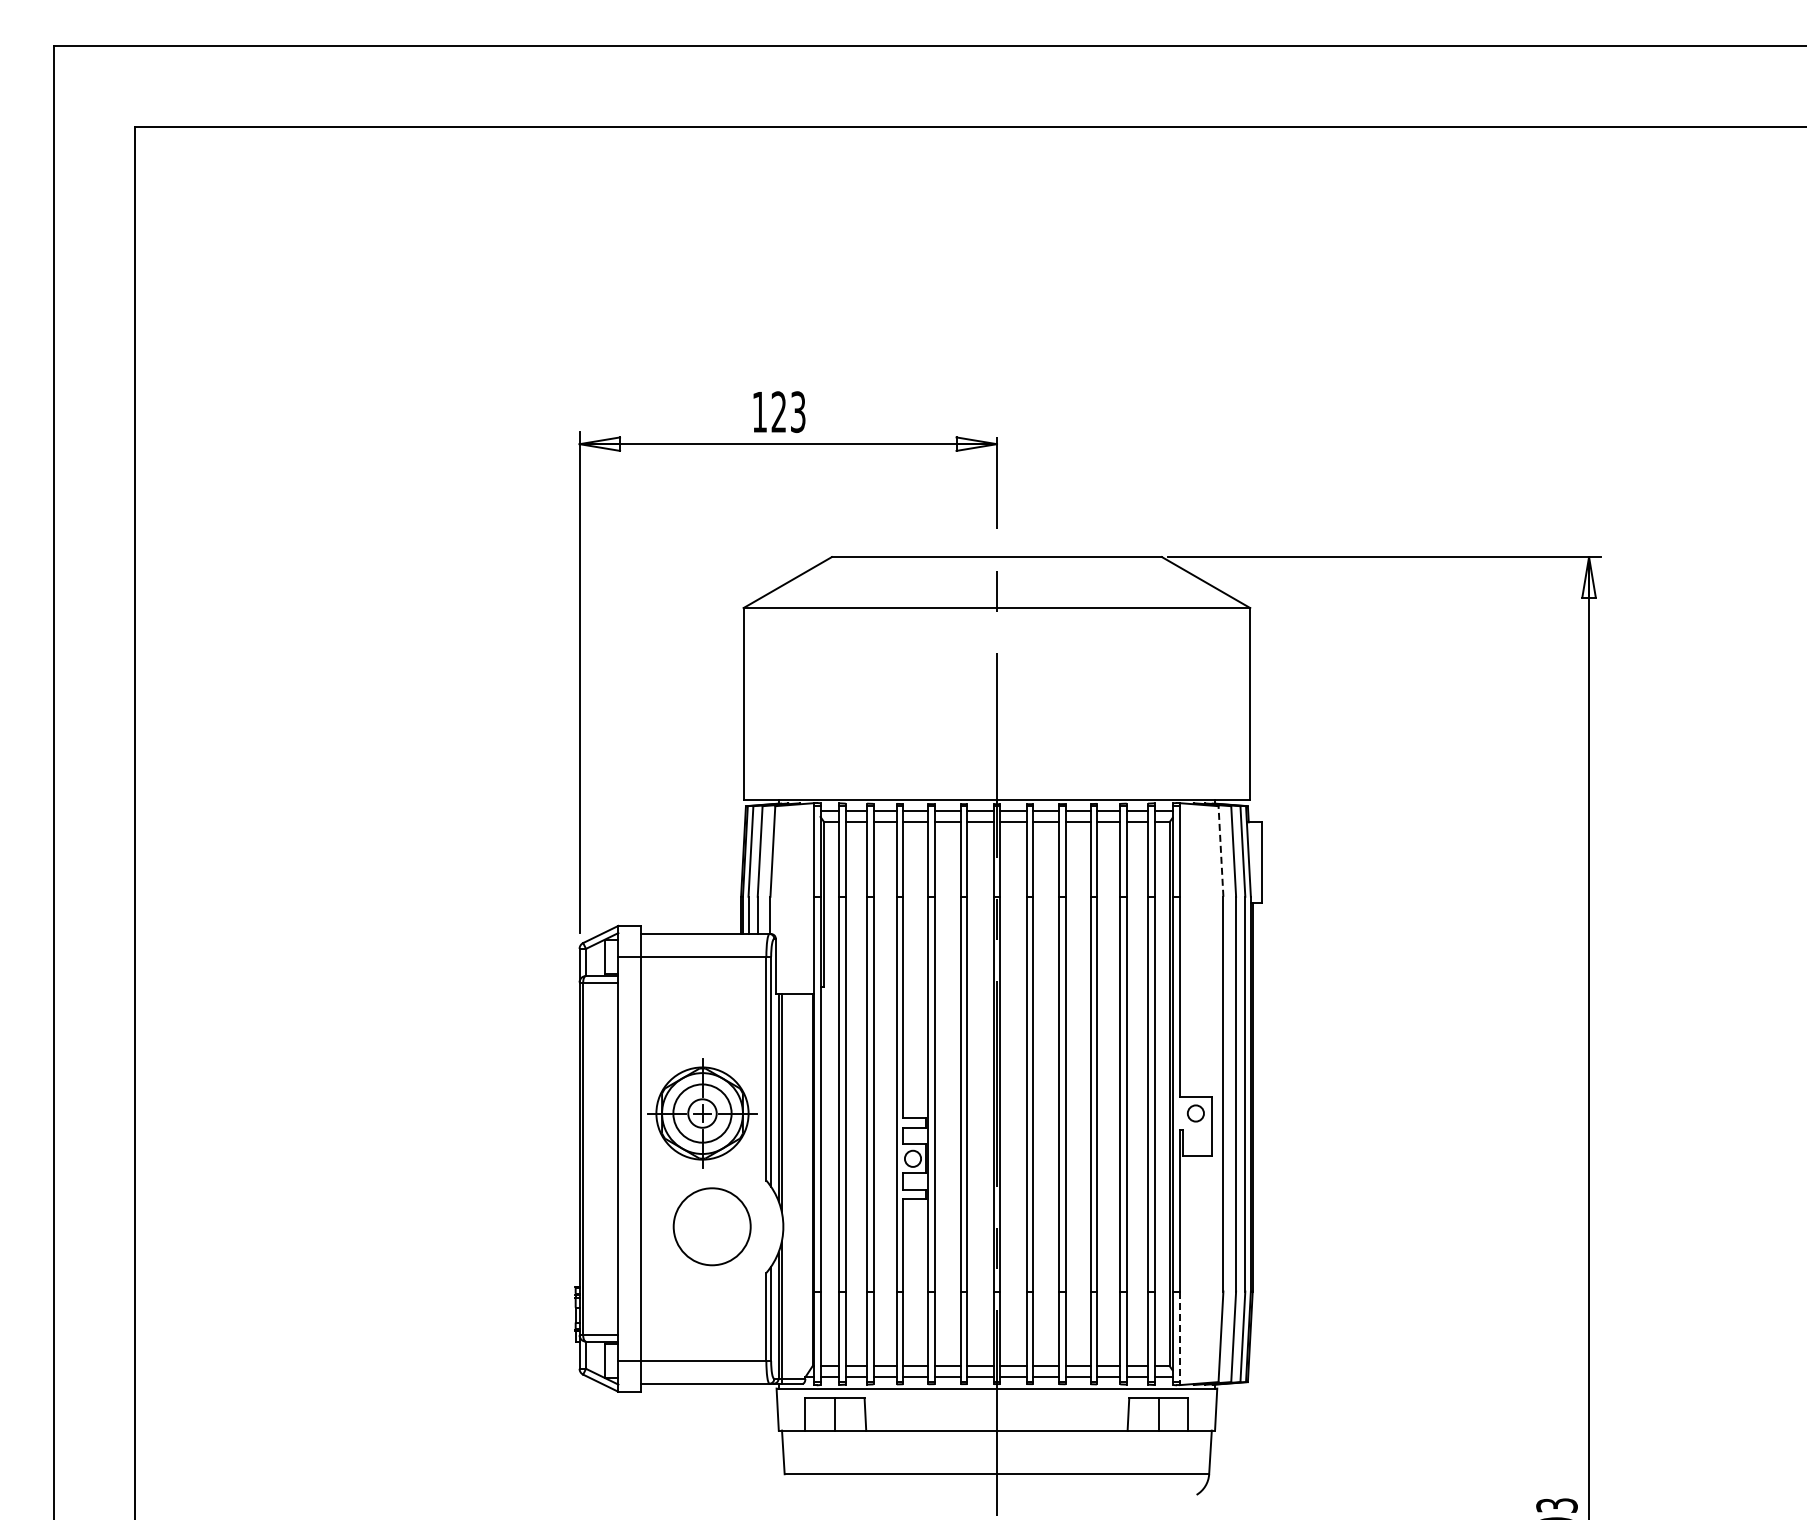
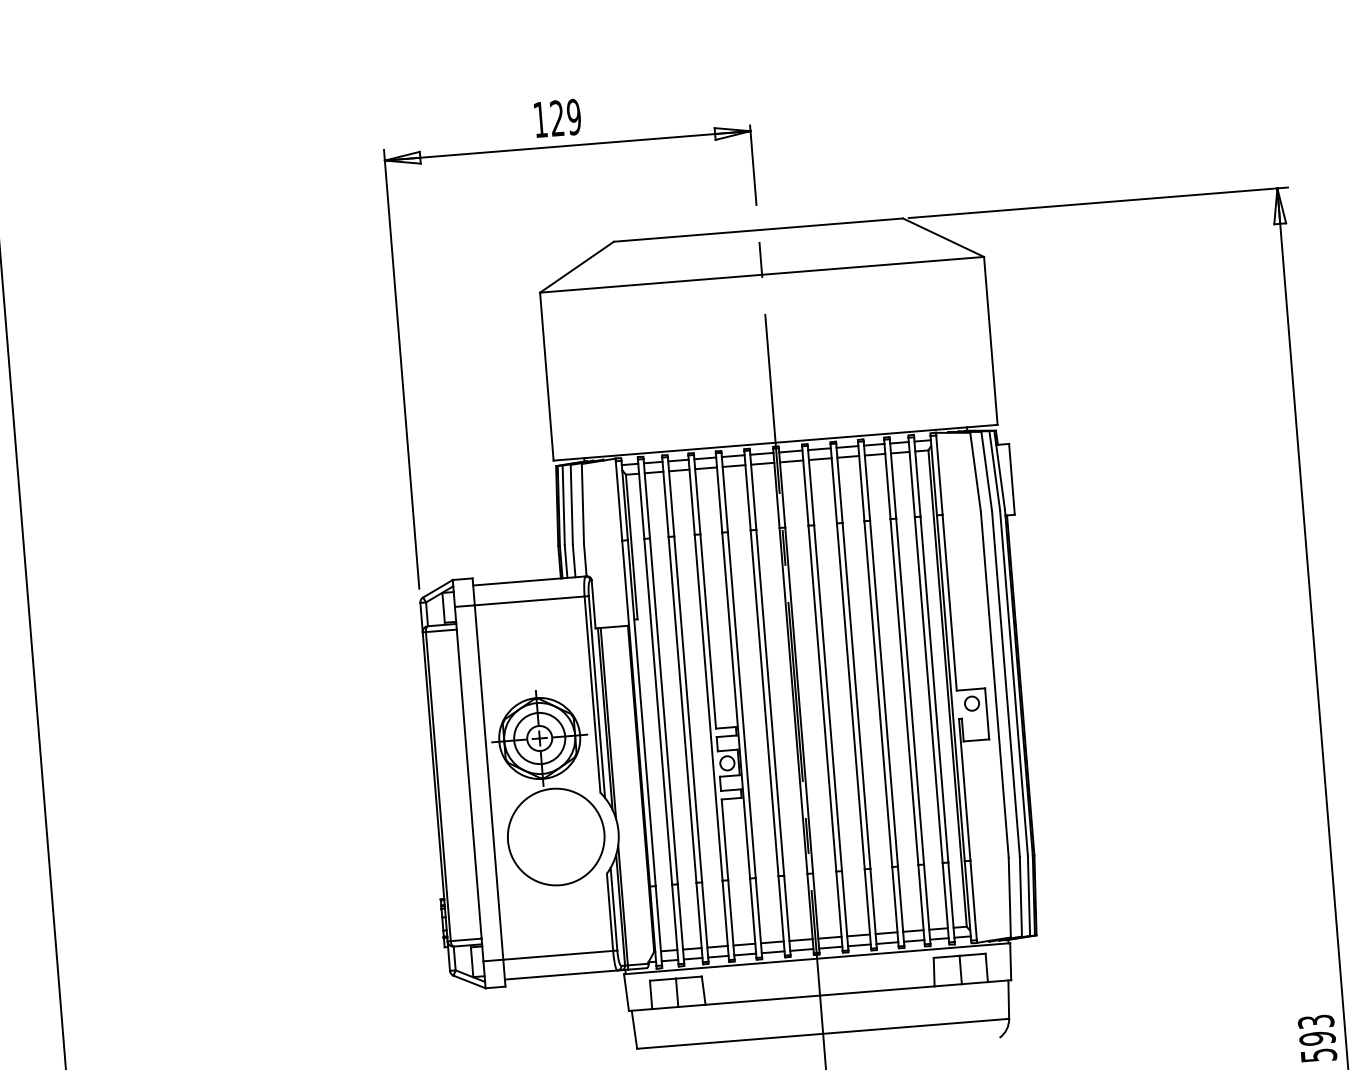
text: (797, 411) -> (573, 116), 123 -> 129
line: (1220, 850) -> (975, 471), dashed -> solid
circle: (712, 1226) -> (556, 836), size x1.43
line: (1179, 1337) -> (973, 901), dashed -> solid

